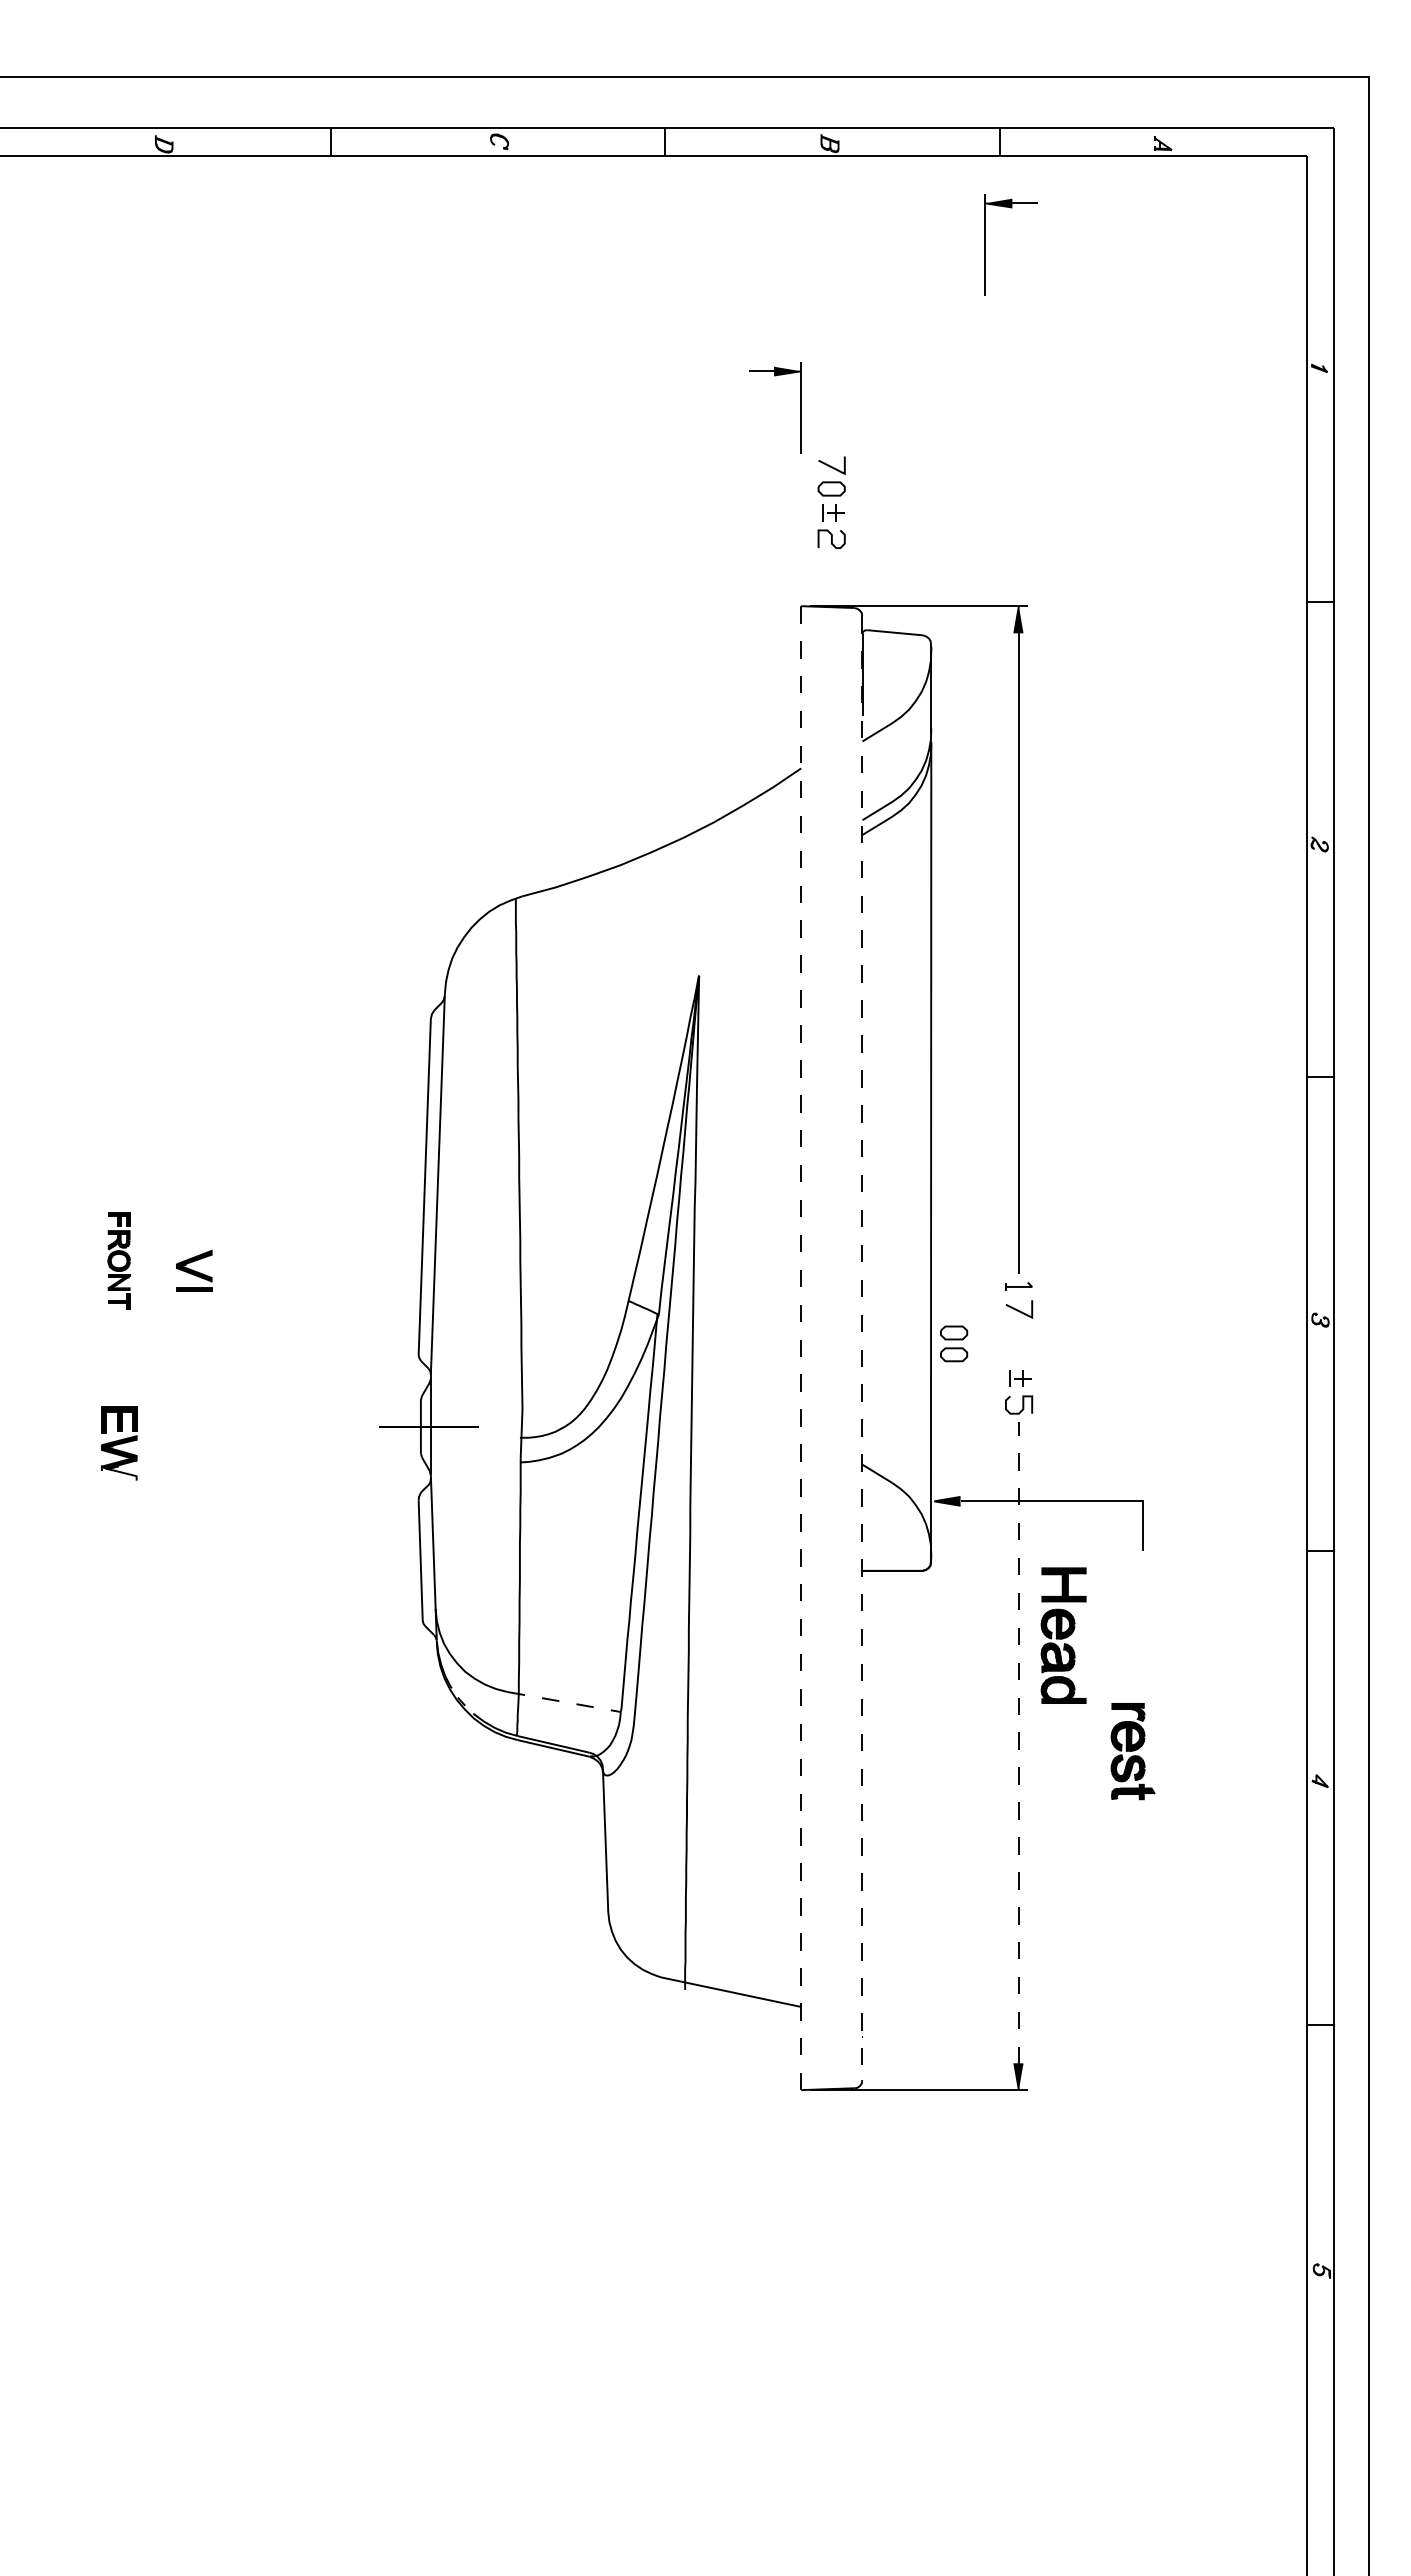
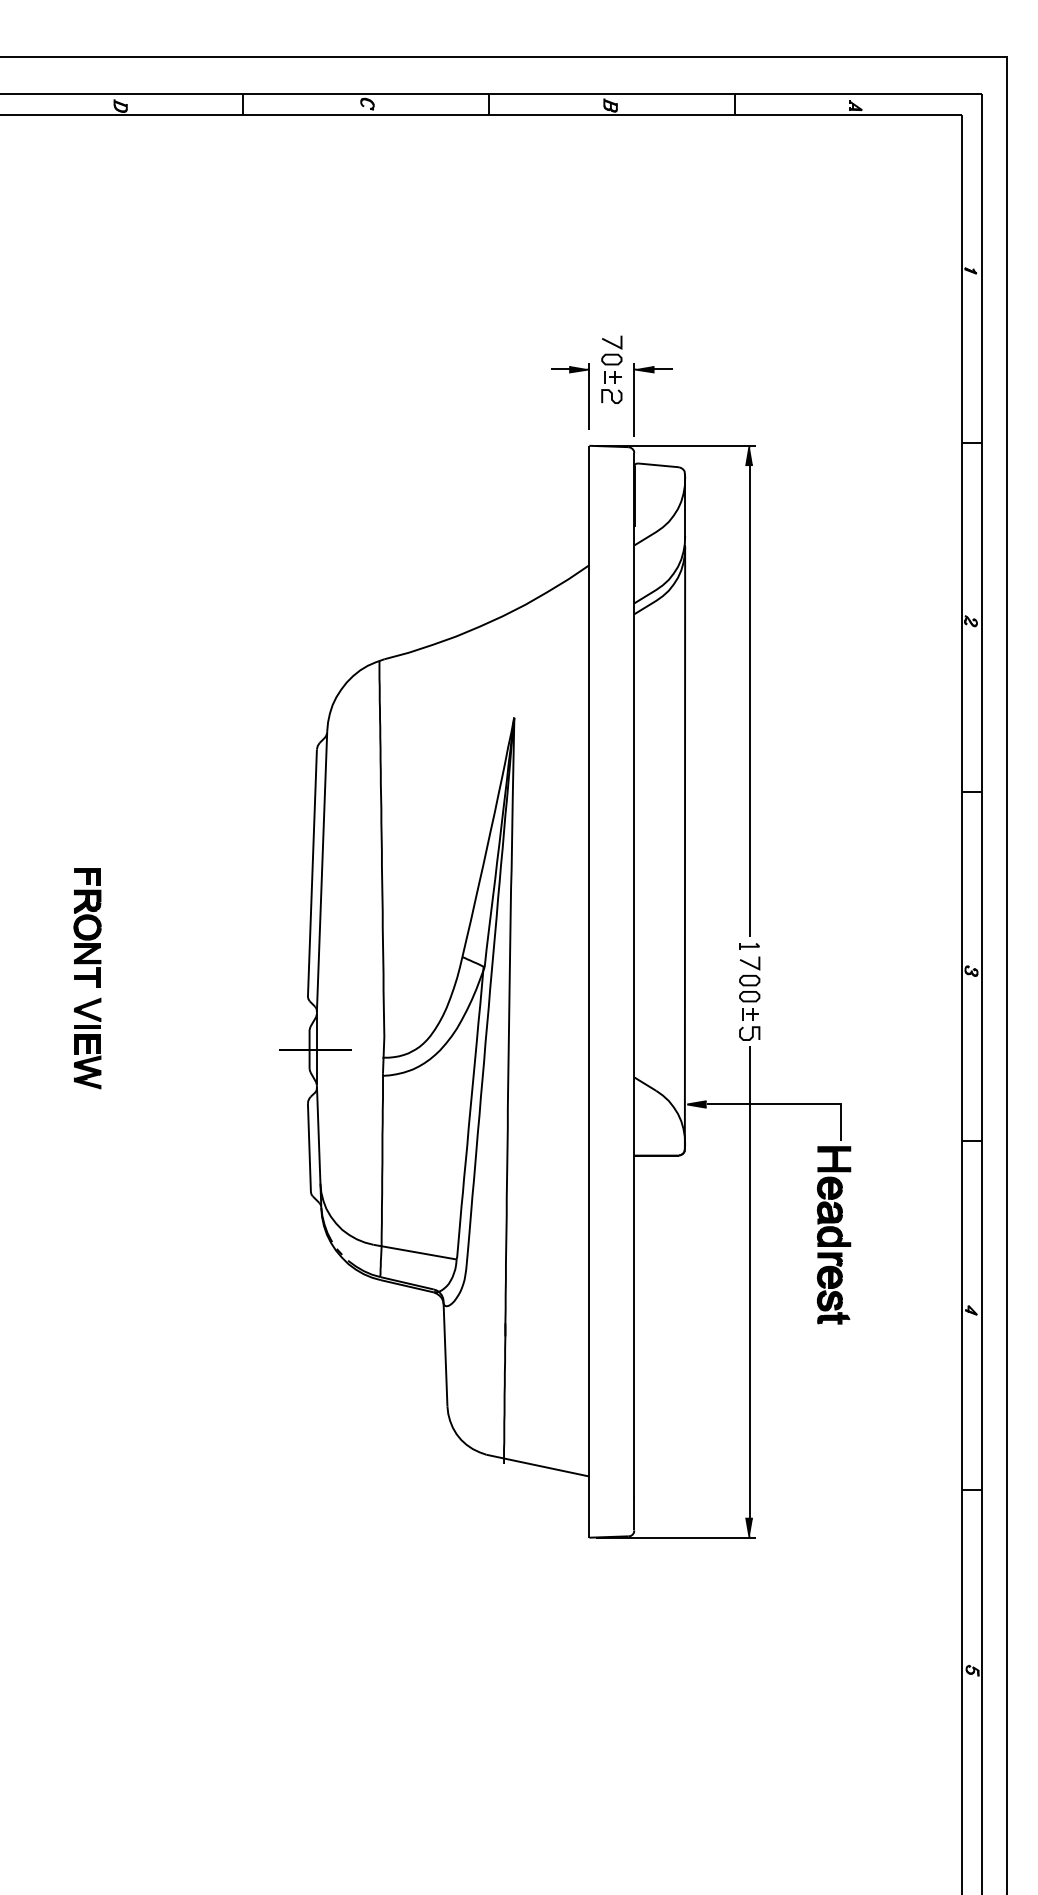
part: (985, 244) -> (634, 399), moved
part: (800, 407) -> (588, 396), moved
part: (118, 1261) -> (87, 928), size x1.67
part: (194, 1270) -> (87, 1013), moved
part: (954, 1343) -> (750, 988), moved
line: (801, 1348) -> (589, 992), dashed -> solid
line: (862, 1348) -> (634, 992), dashed -> solid
fill: (118, 1473) -> (87, 1083), added
part: (1063, 1635) -> (833, 1196), moved
line: (564, 1702) -> (415, 1252), dashed -> solid
line: (1018, 1742) -> (749, 1281), dashed -> solid

